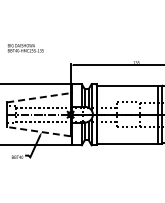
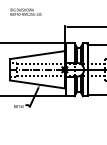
line: (39, 97) -> (37, 54), dashed -> solid
line: (38, 131) -> (37, 84), dashed -> solid

